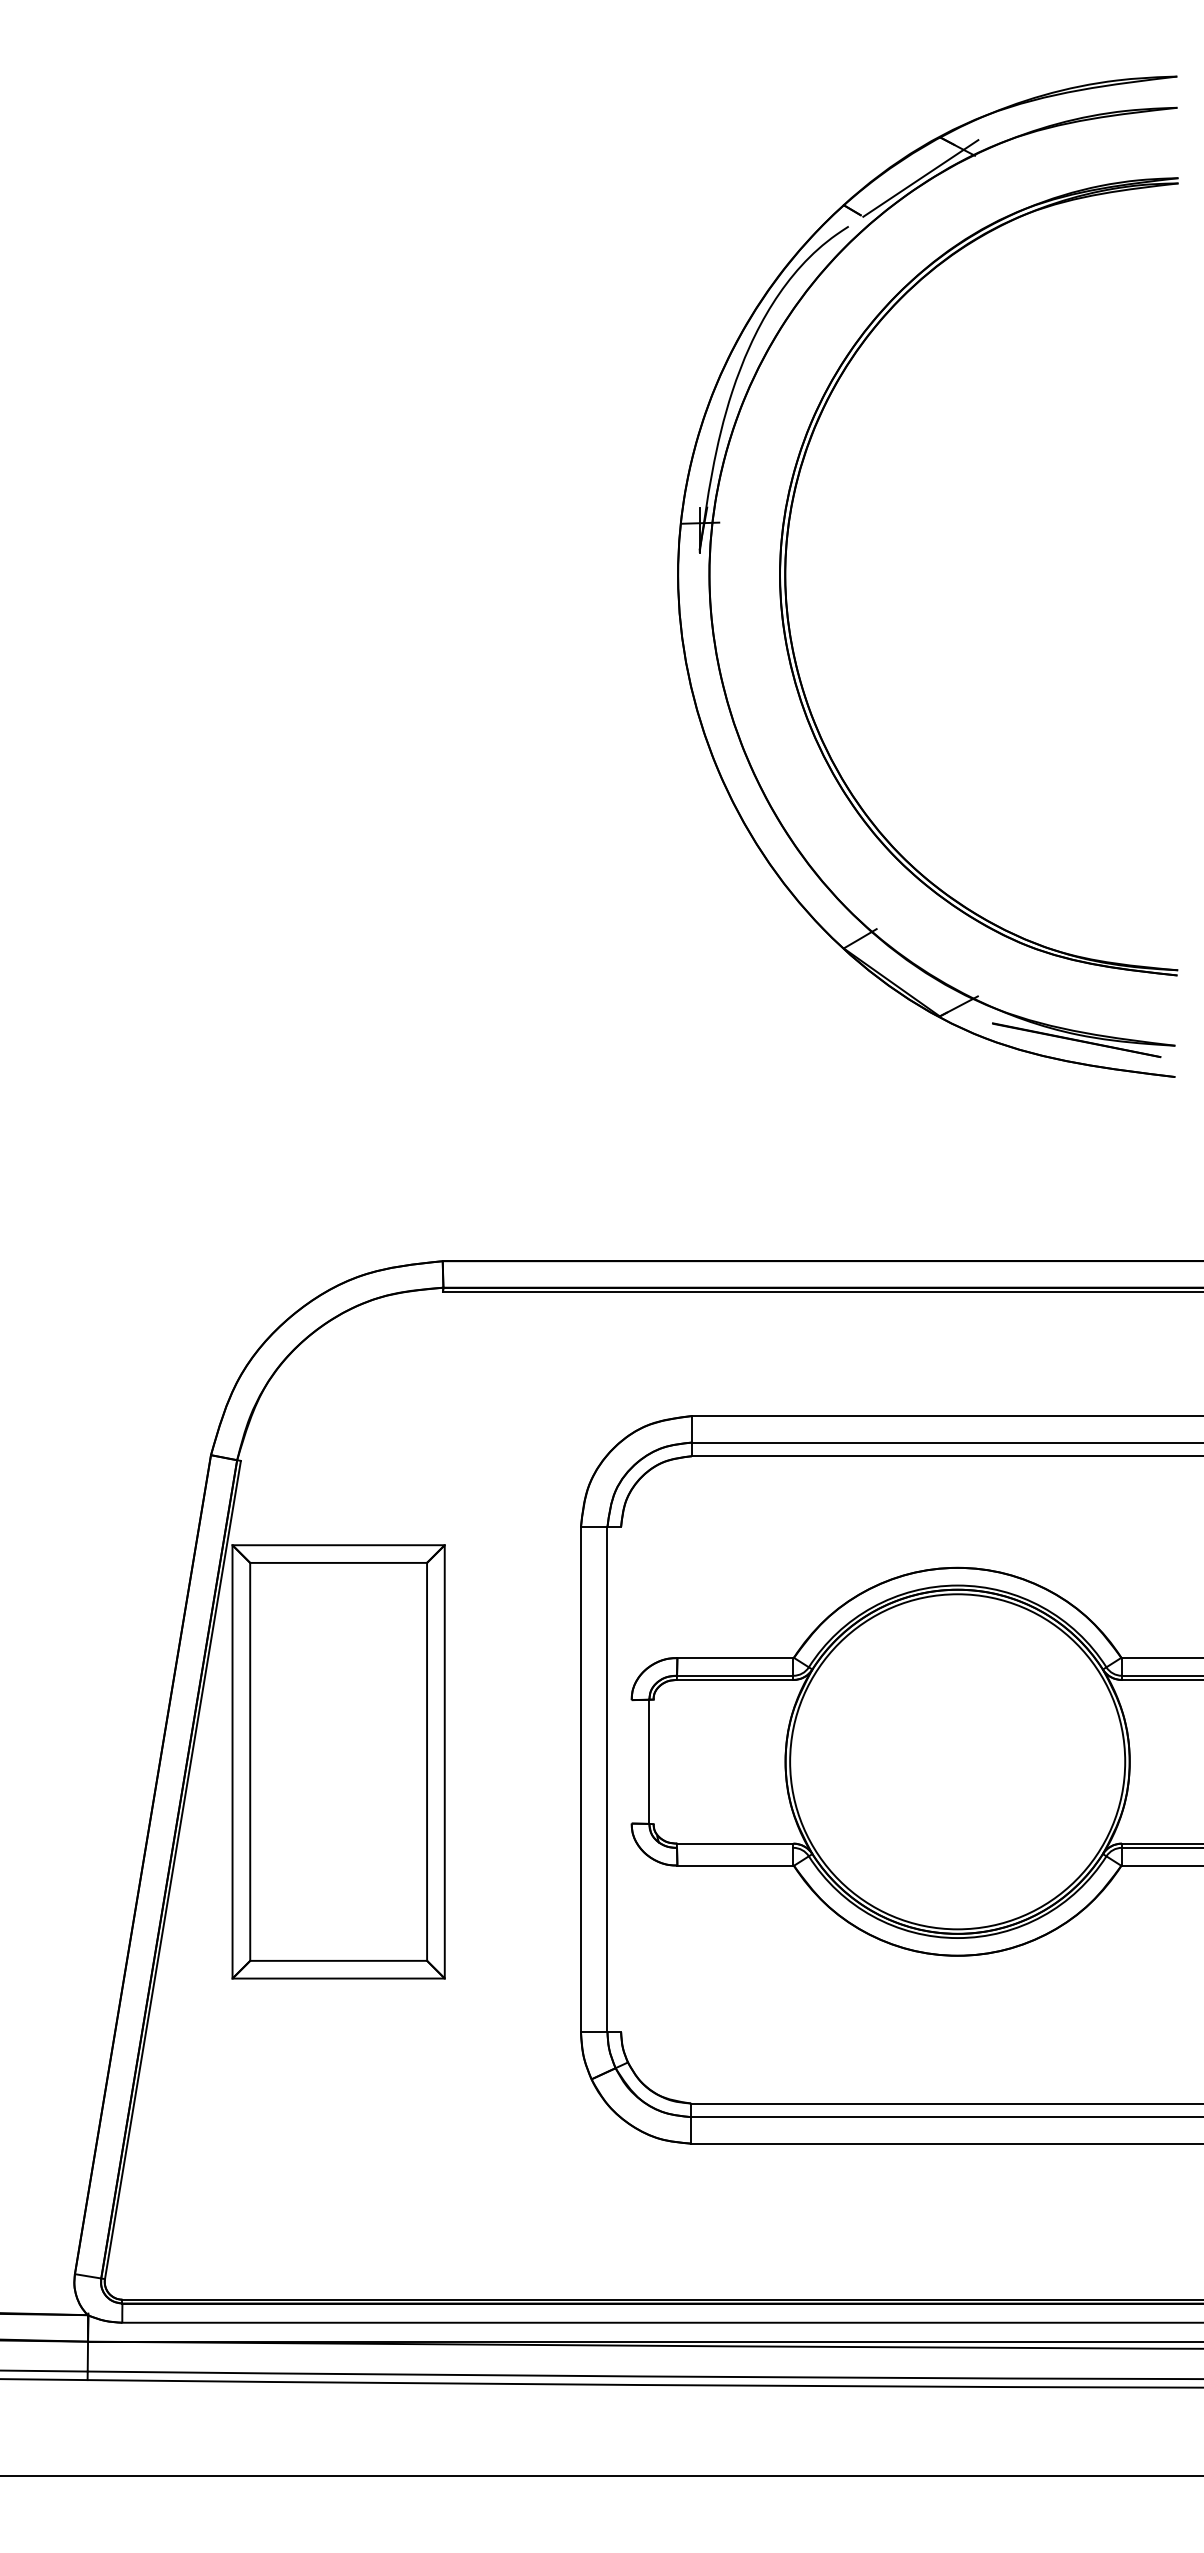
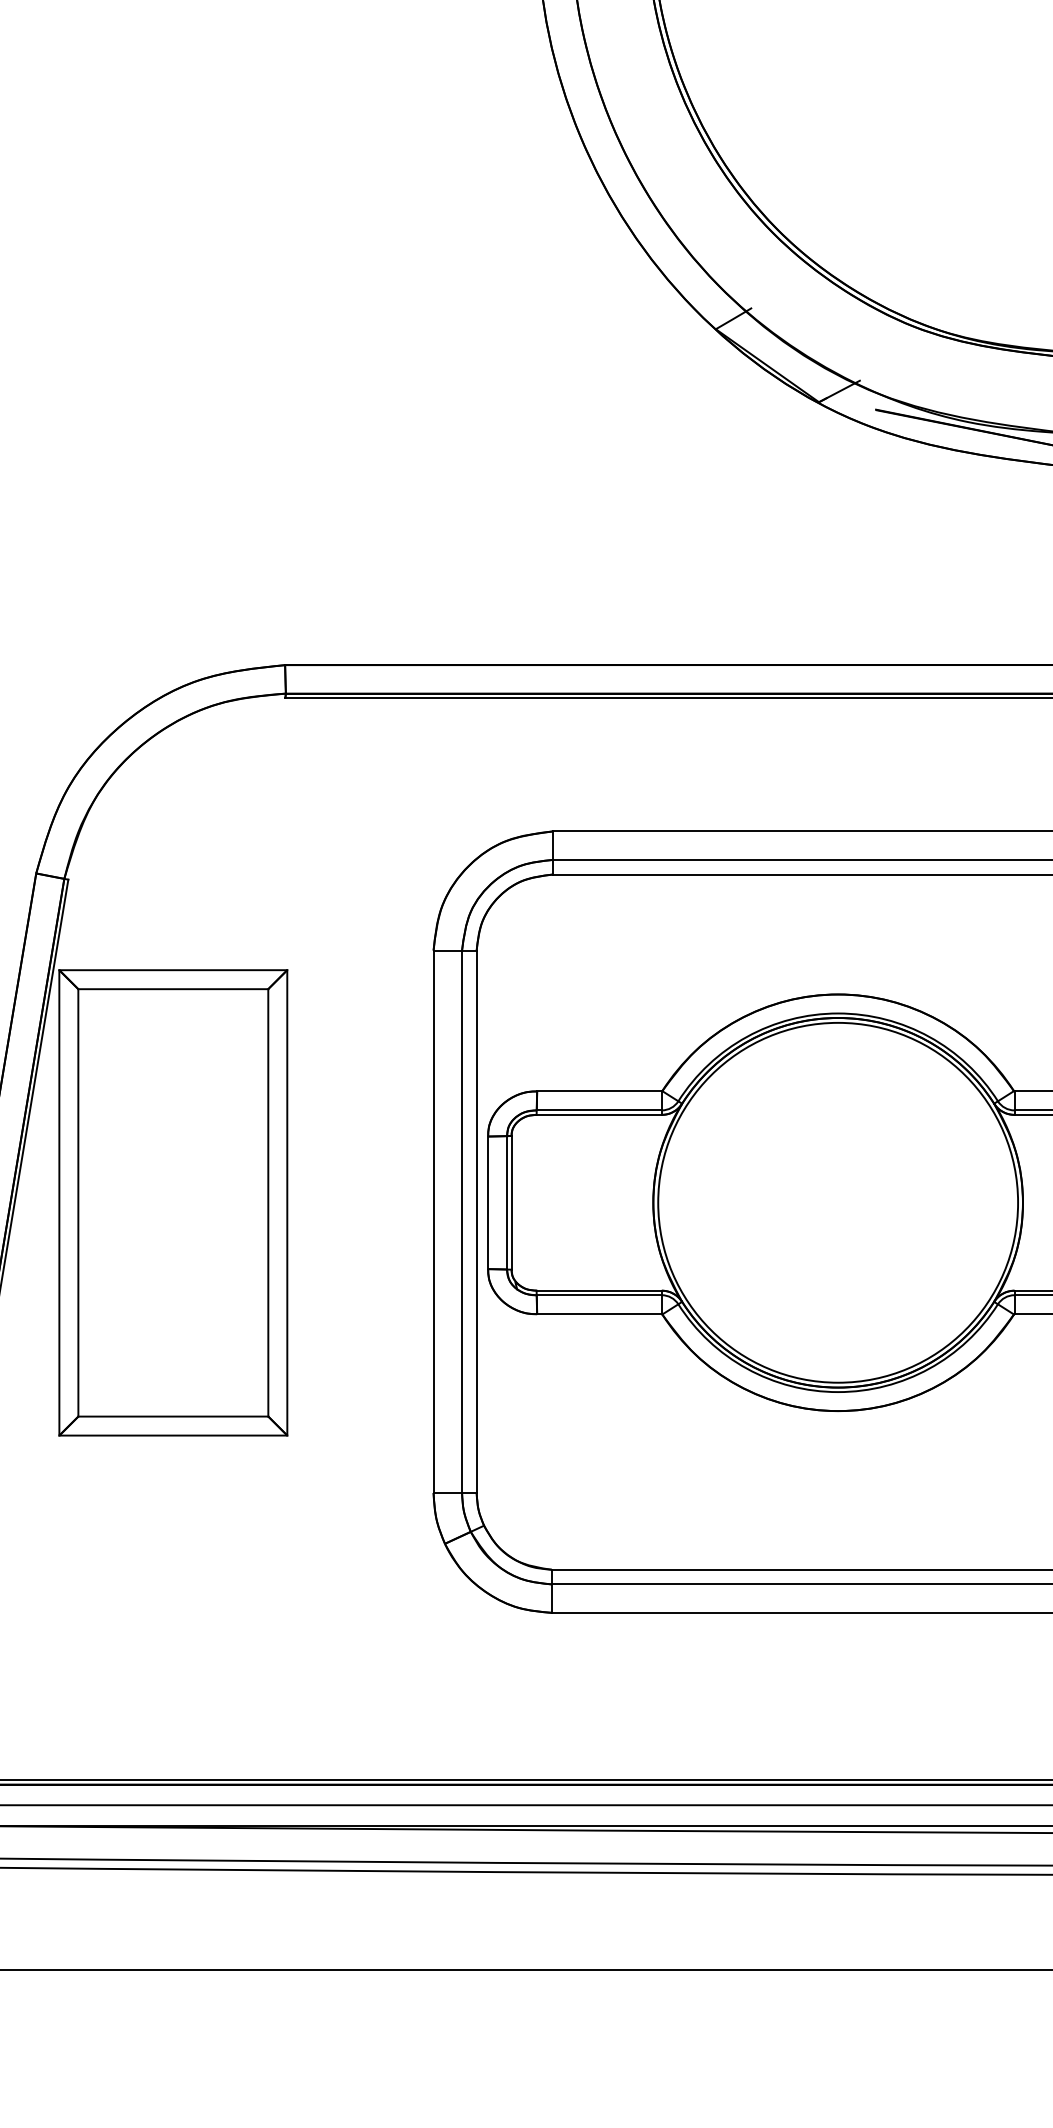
line: (631, 1761) -> (487, 1202), added
line: (653, 1761) -> (511, 1202), added
line: (621, 1779) -> (477, 1221), added
line: (734, 1847) -> (598, 1294), added

